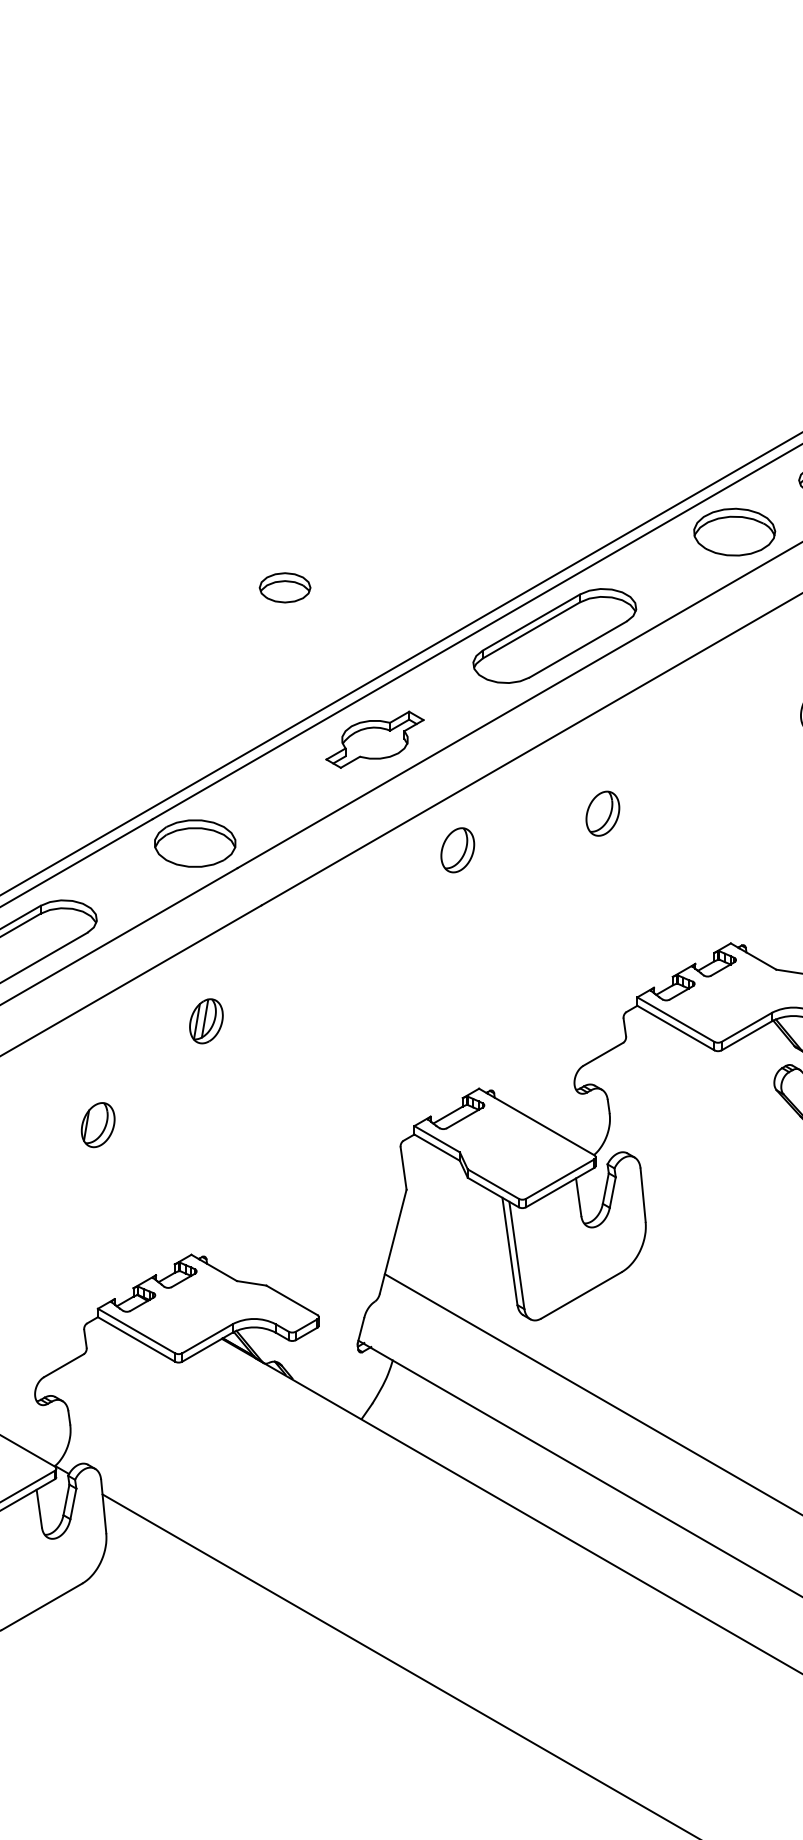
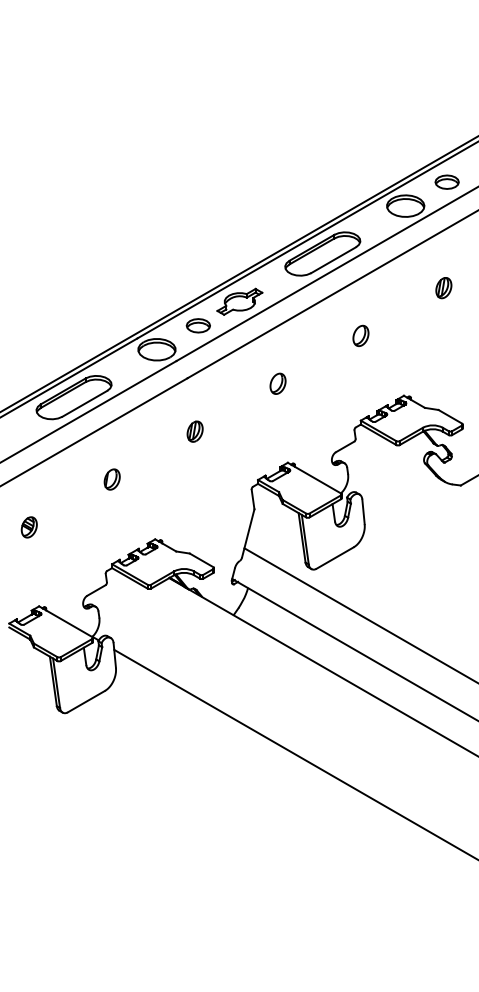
part: (283, 587) -> (197, 325), moved
part: (601, 812) -> (360, 335), moved
part: (456, 849) -> (277, 383), moved
part: (205, 1020) -> (194, 431), moved

